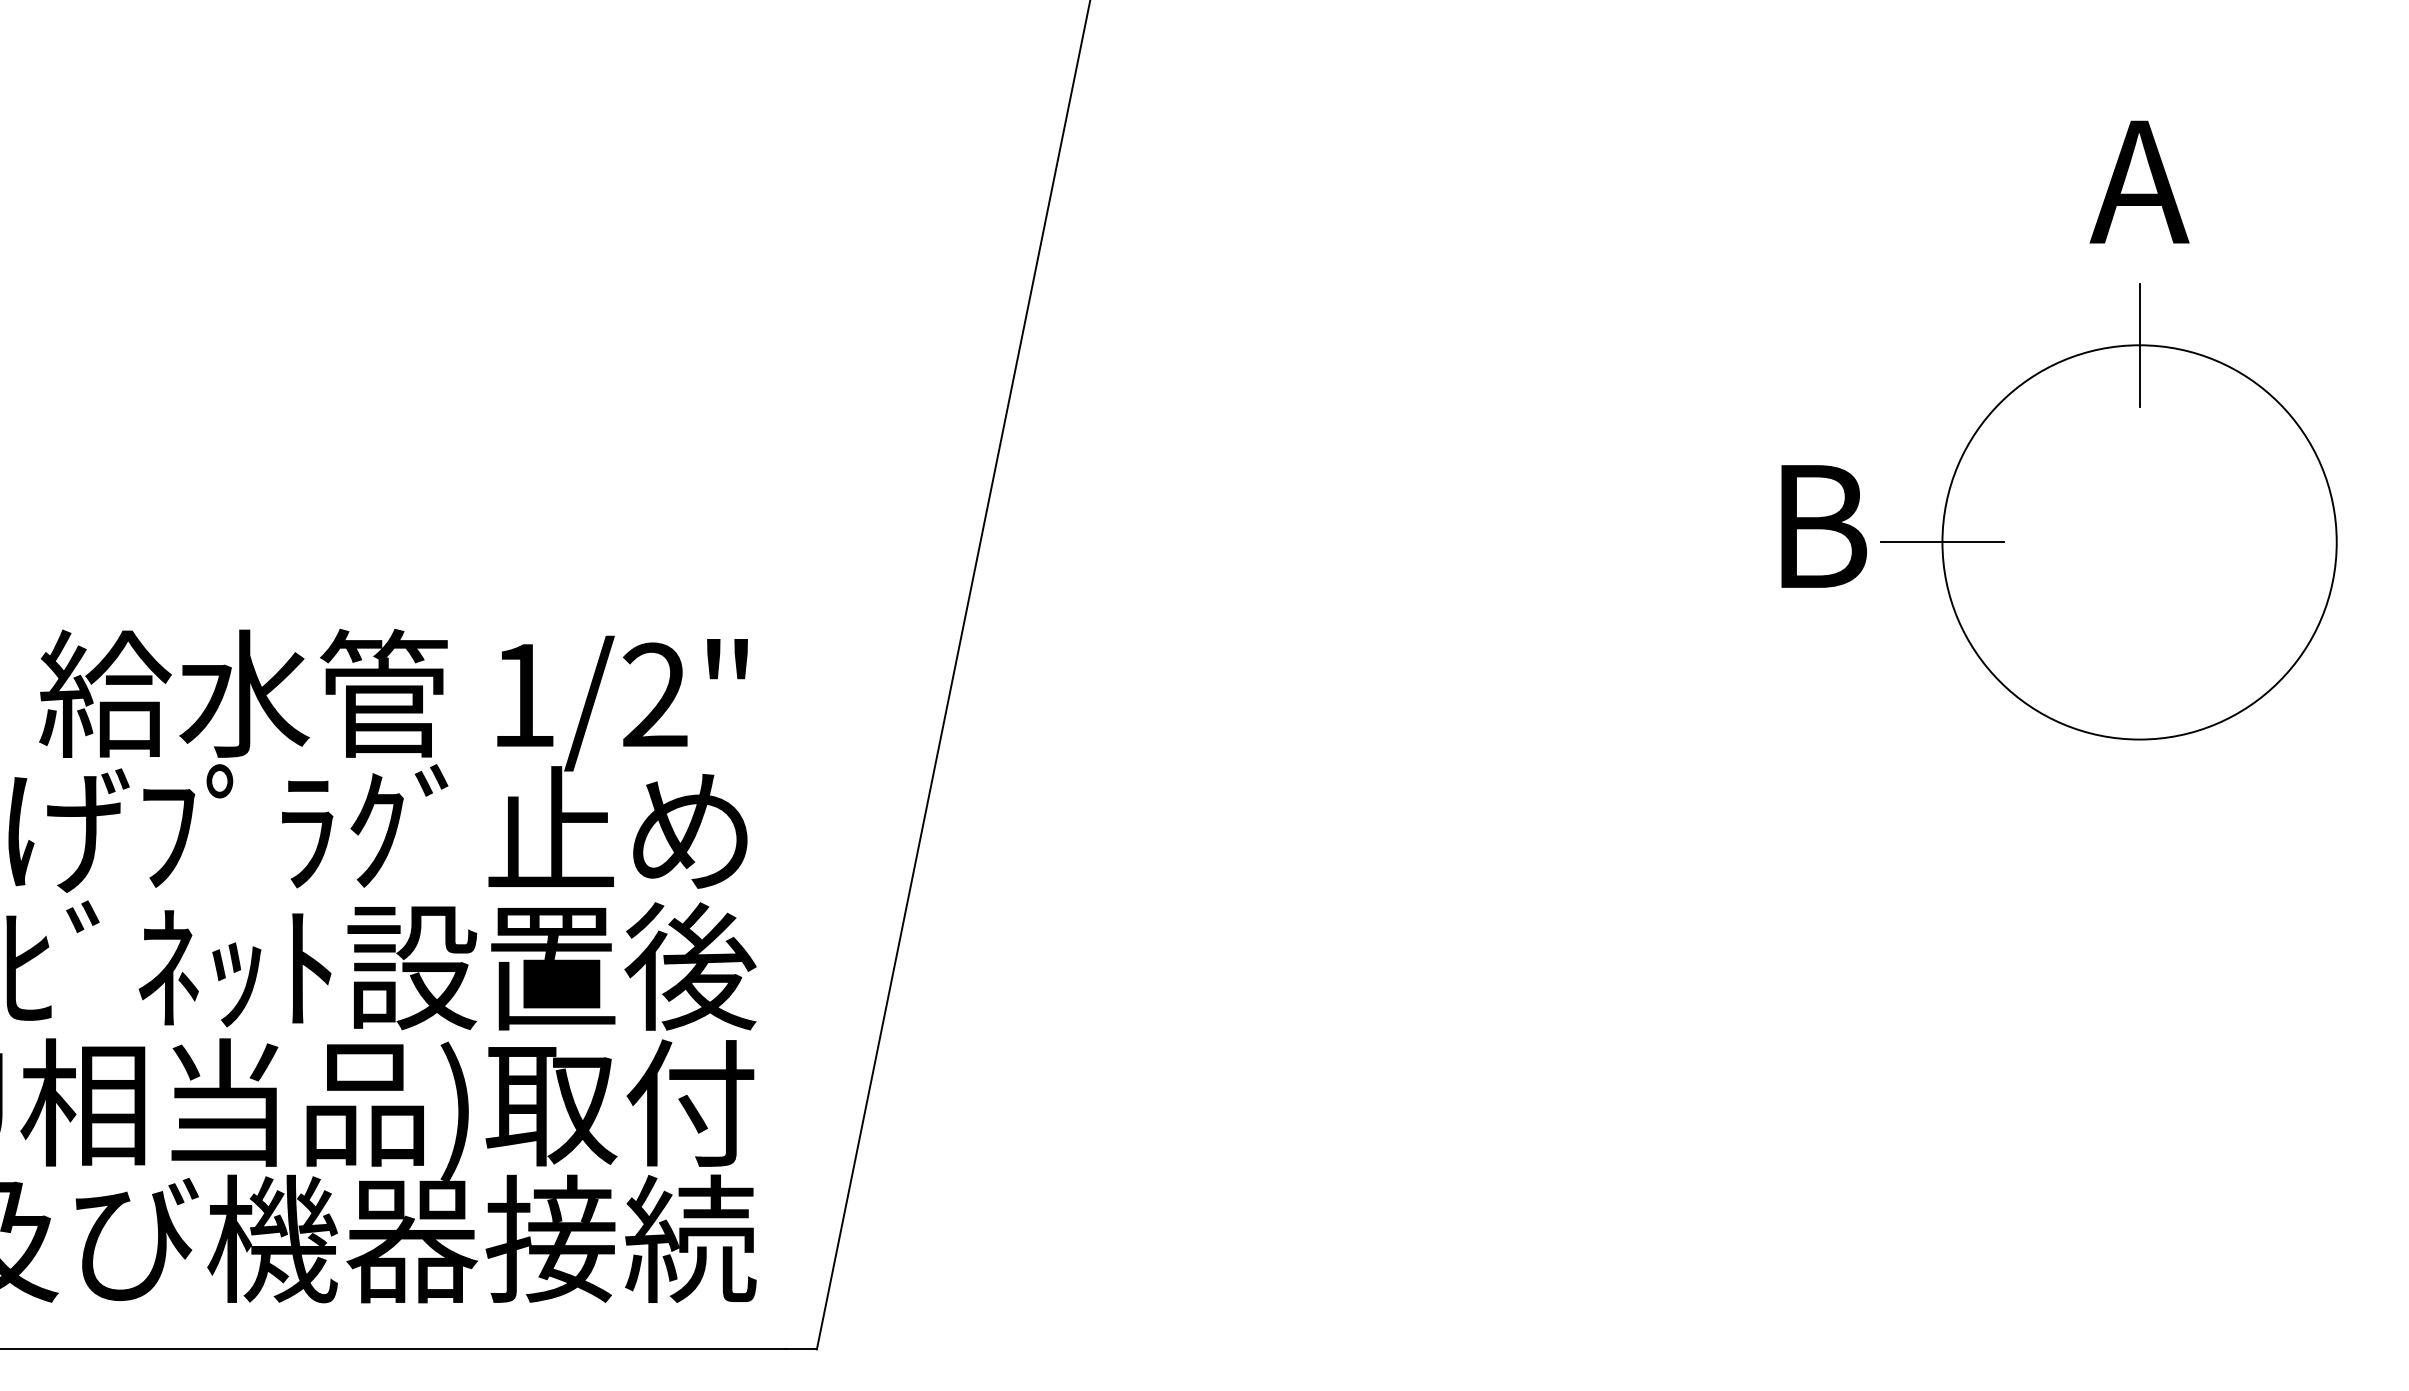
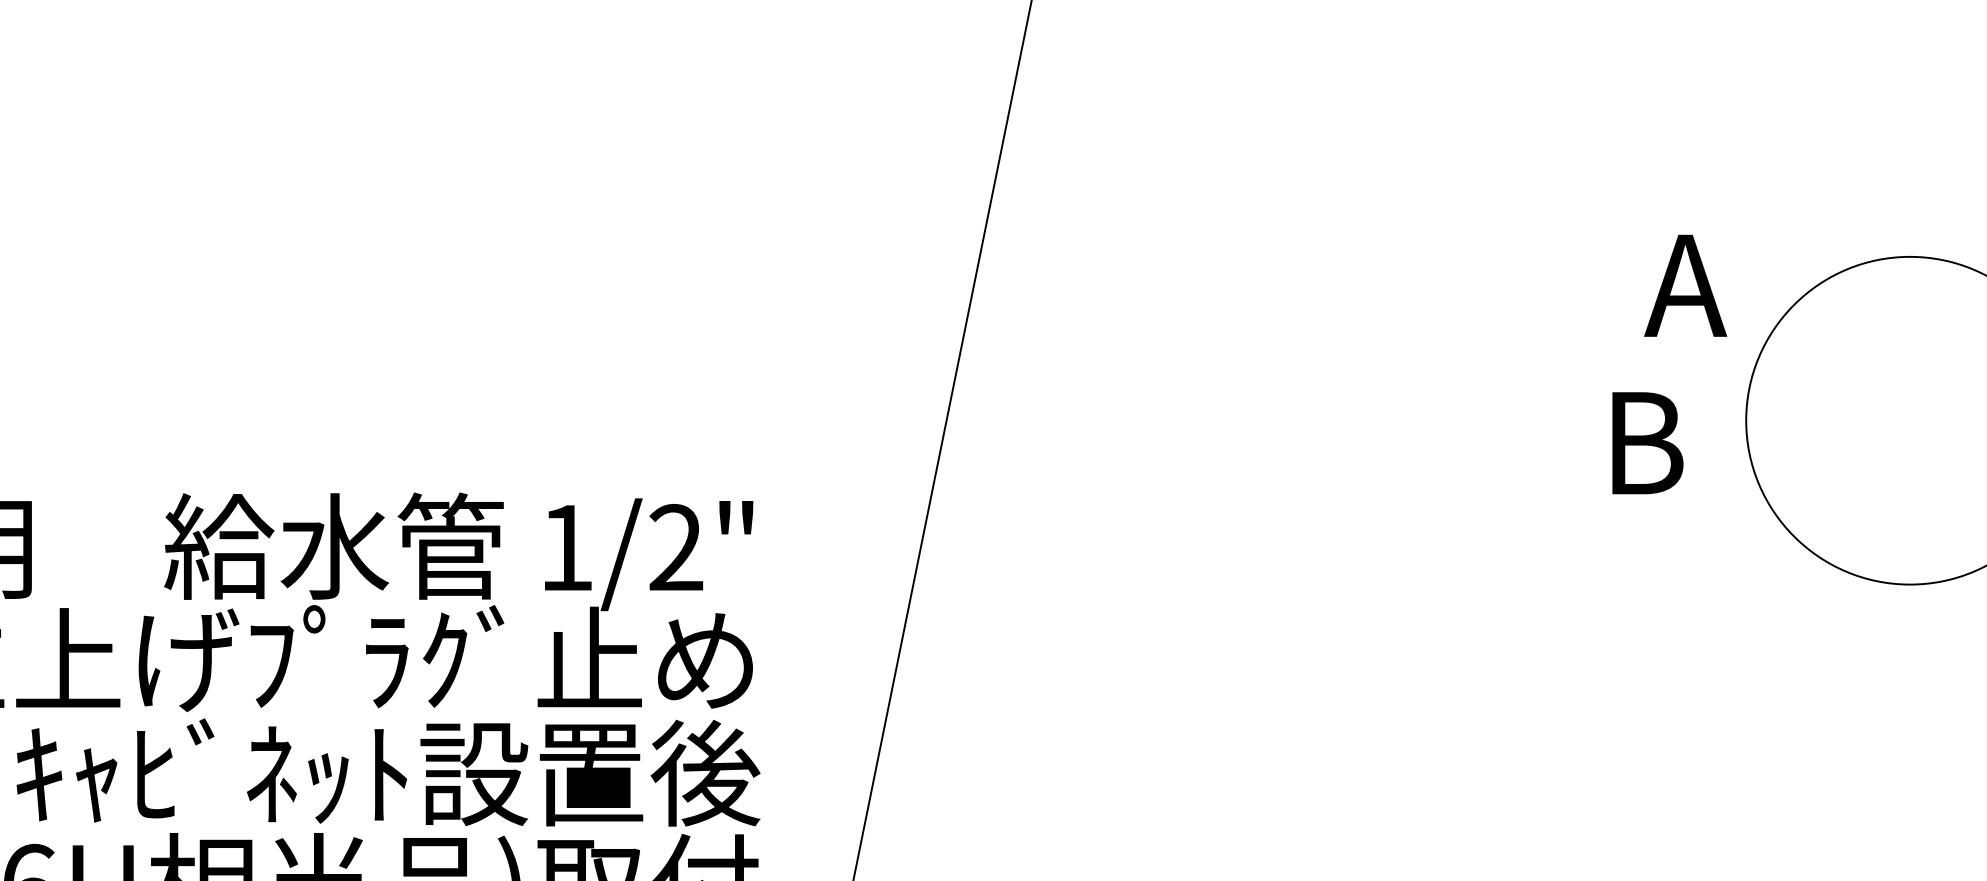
text: (2139, 181) -> (1685, 285), moved
line: (2139, 344) -> (1909, 256), removed
text: (1823, 526) -> (1647, 443), moved
line: (1942, 542) -> (1746, 420), removed

